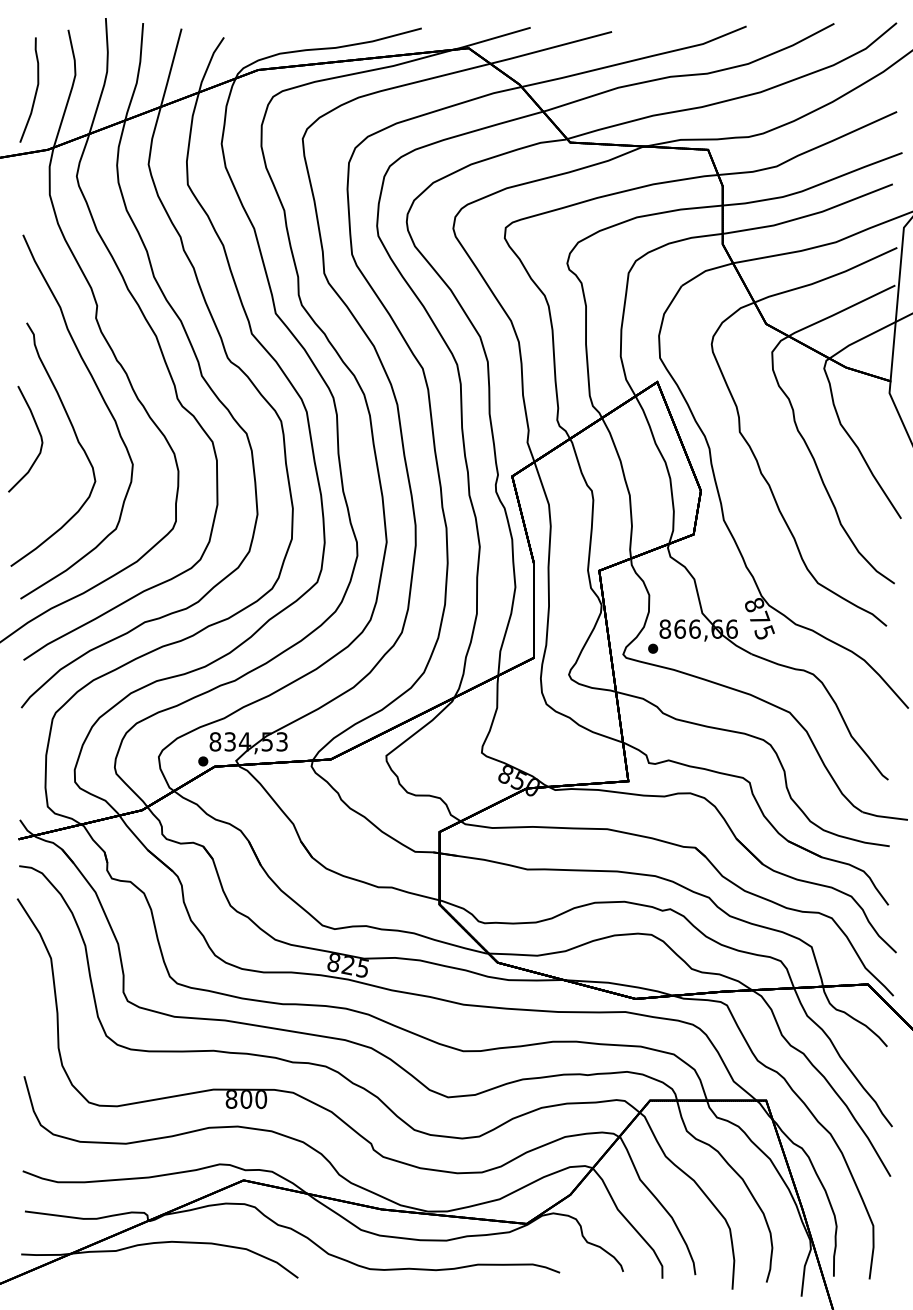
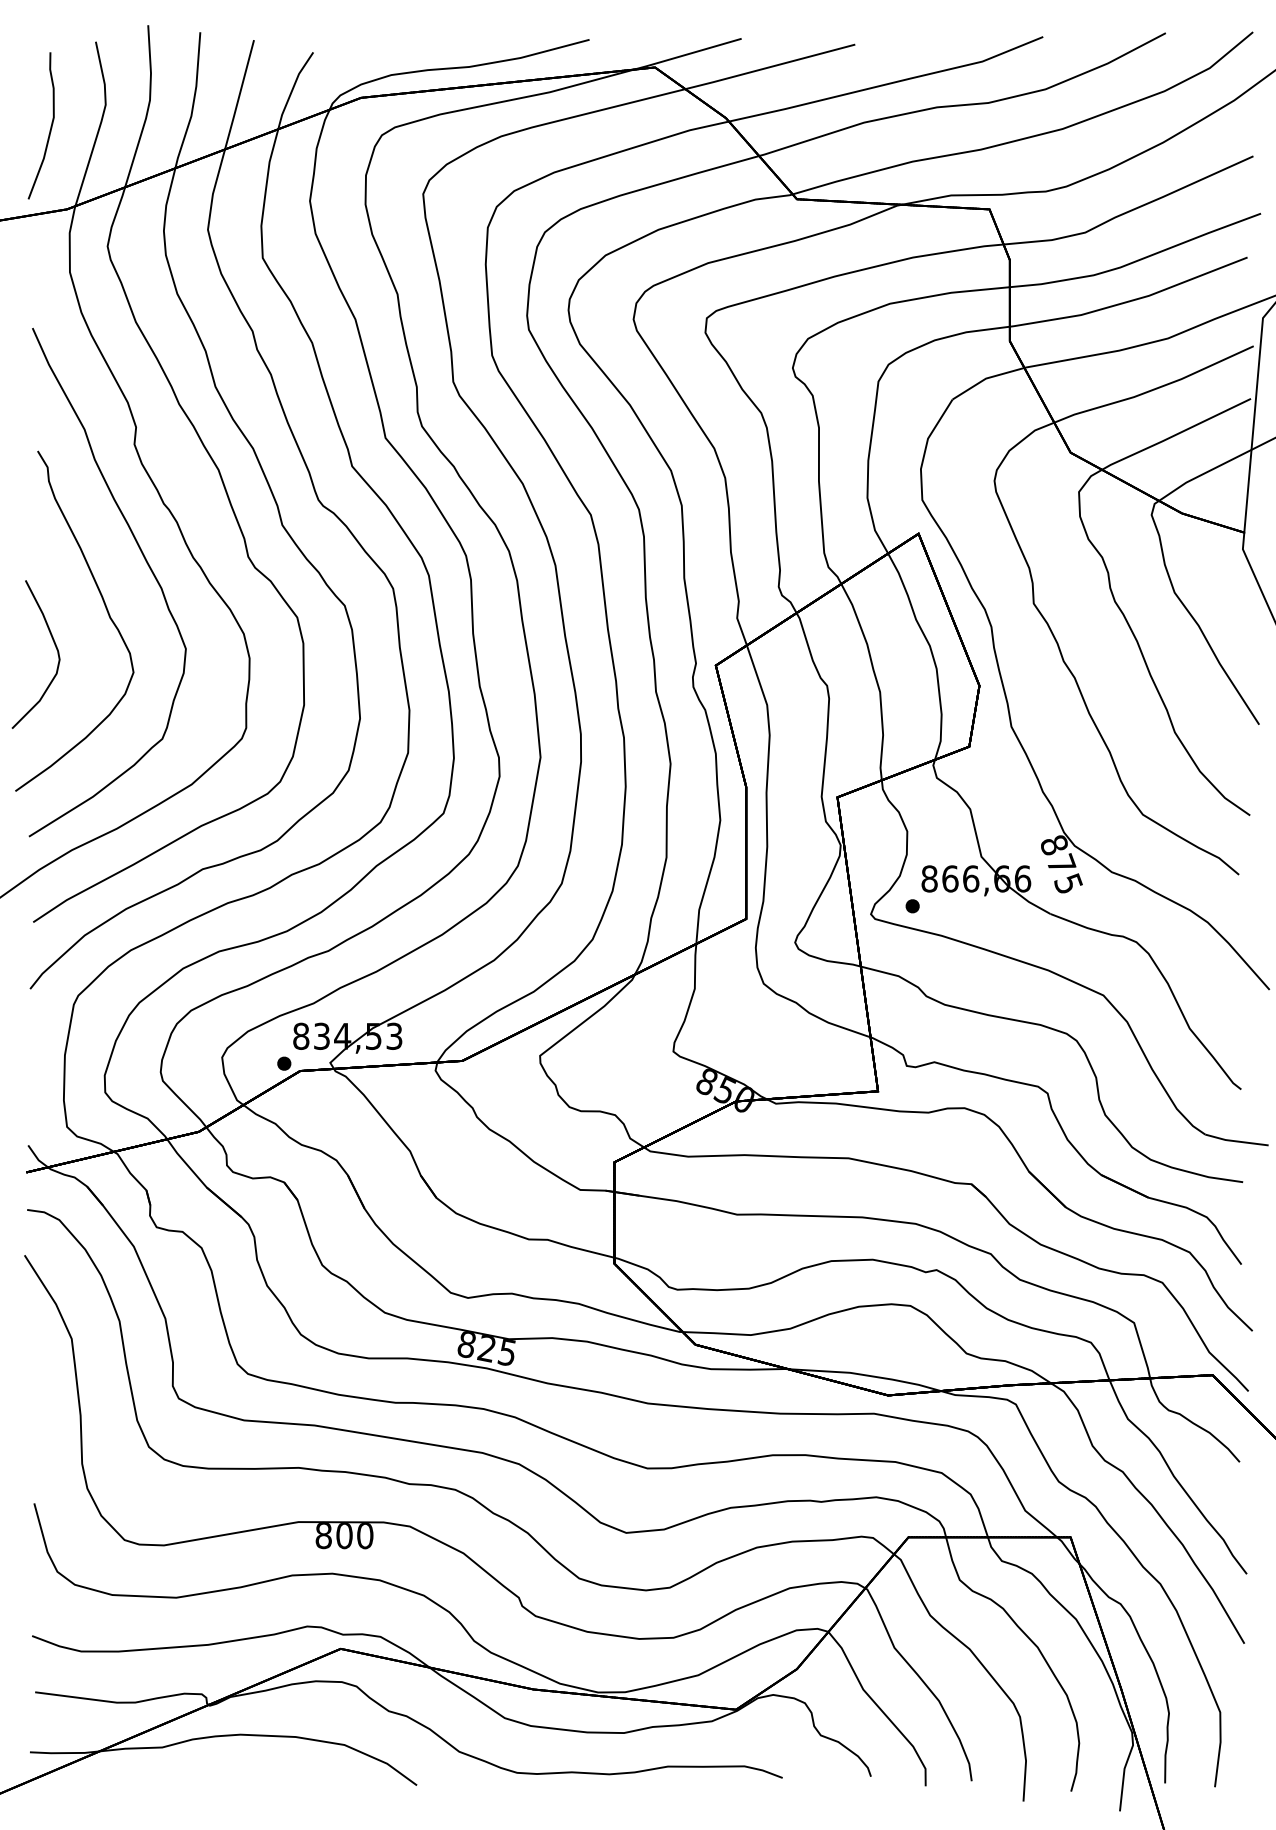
part: (38, 432) -> (54, 645), moved

